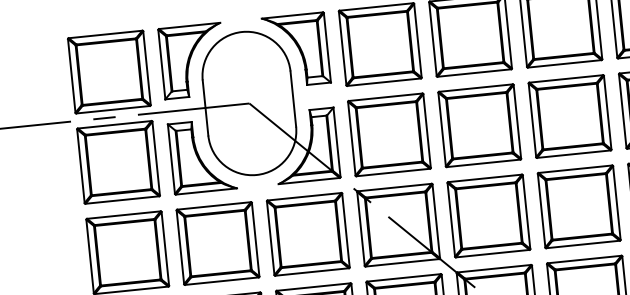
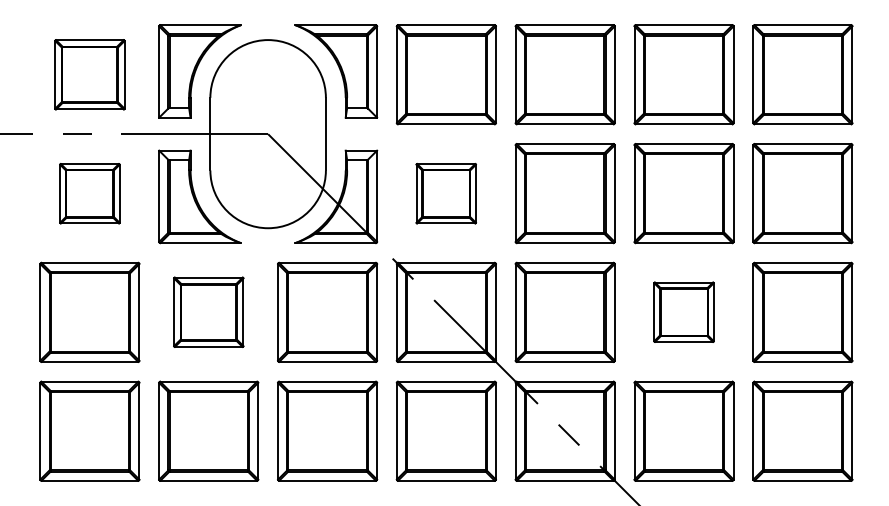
part: (109, 71) -> (89, 74), size x0.7
part: (388, 134) -> (445, 193), size x0.6
part: (118, 162) -> (89, 193), size x0.6
part: (578, 206) -> (683, 311), size x0.6
part: (217, 242) -> (208, 311), size x0.7

